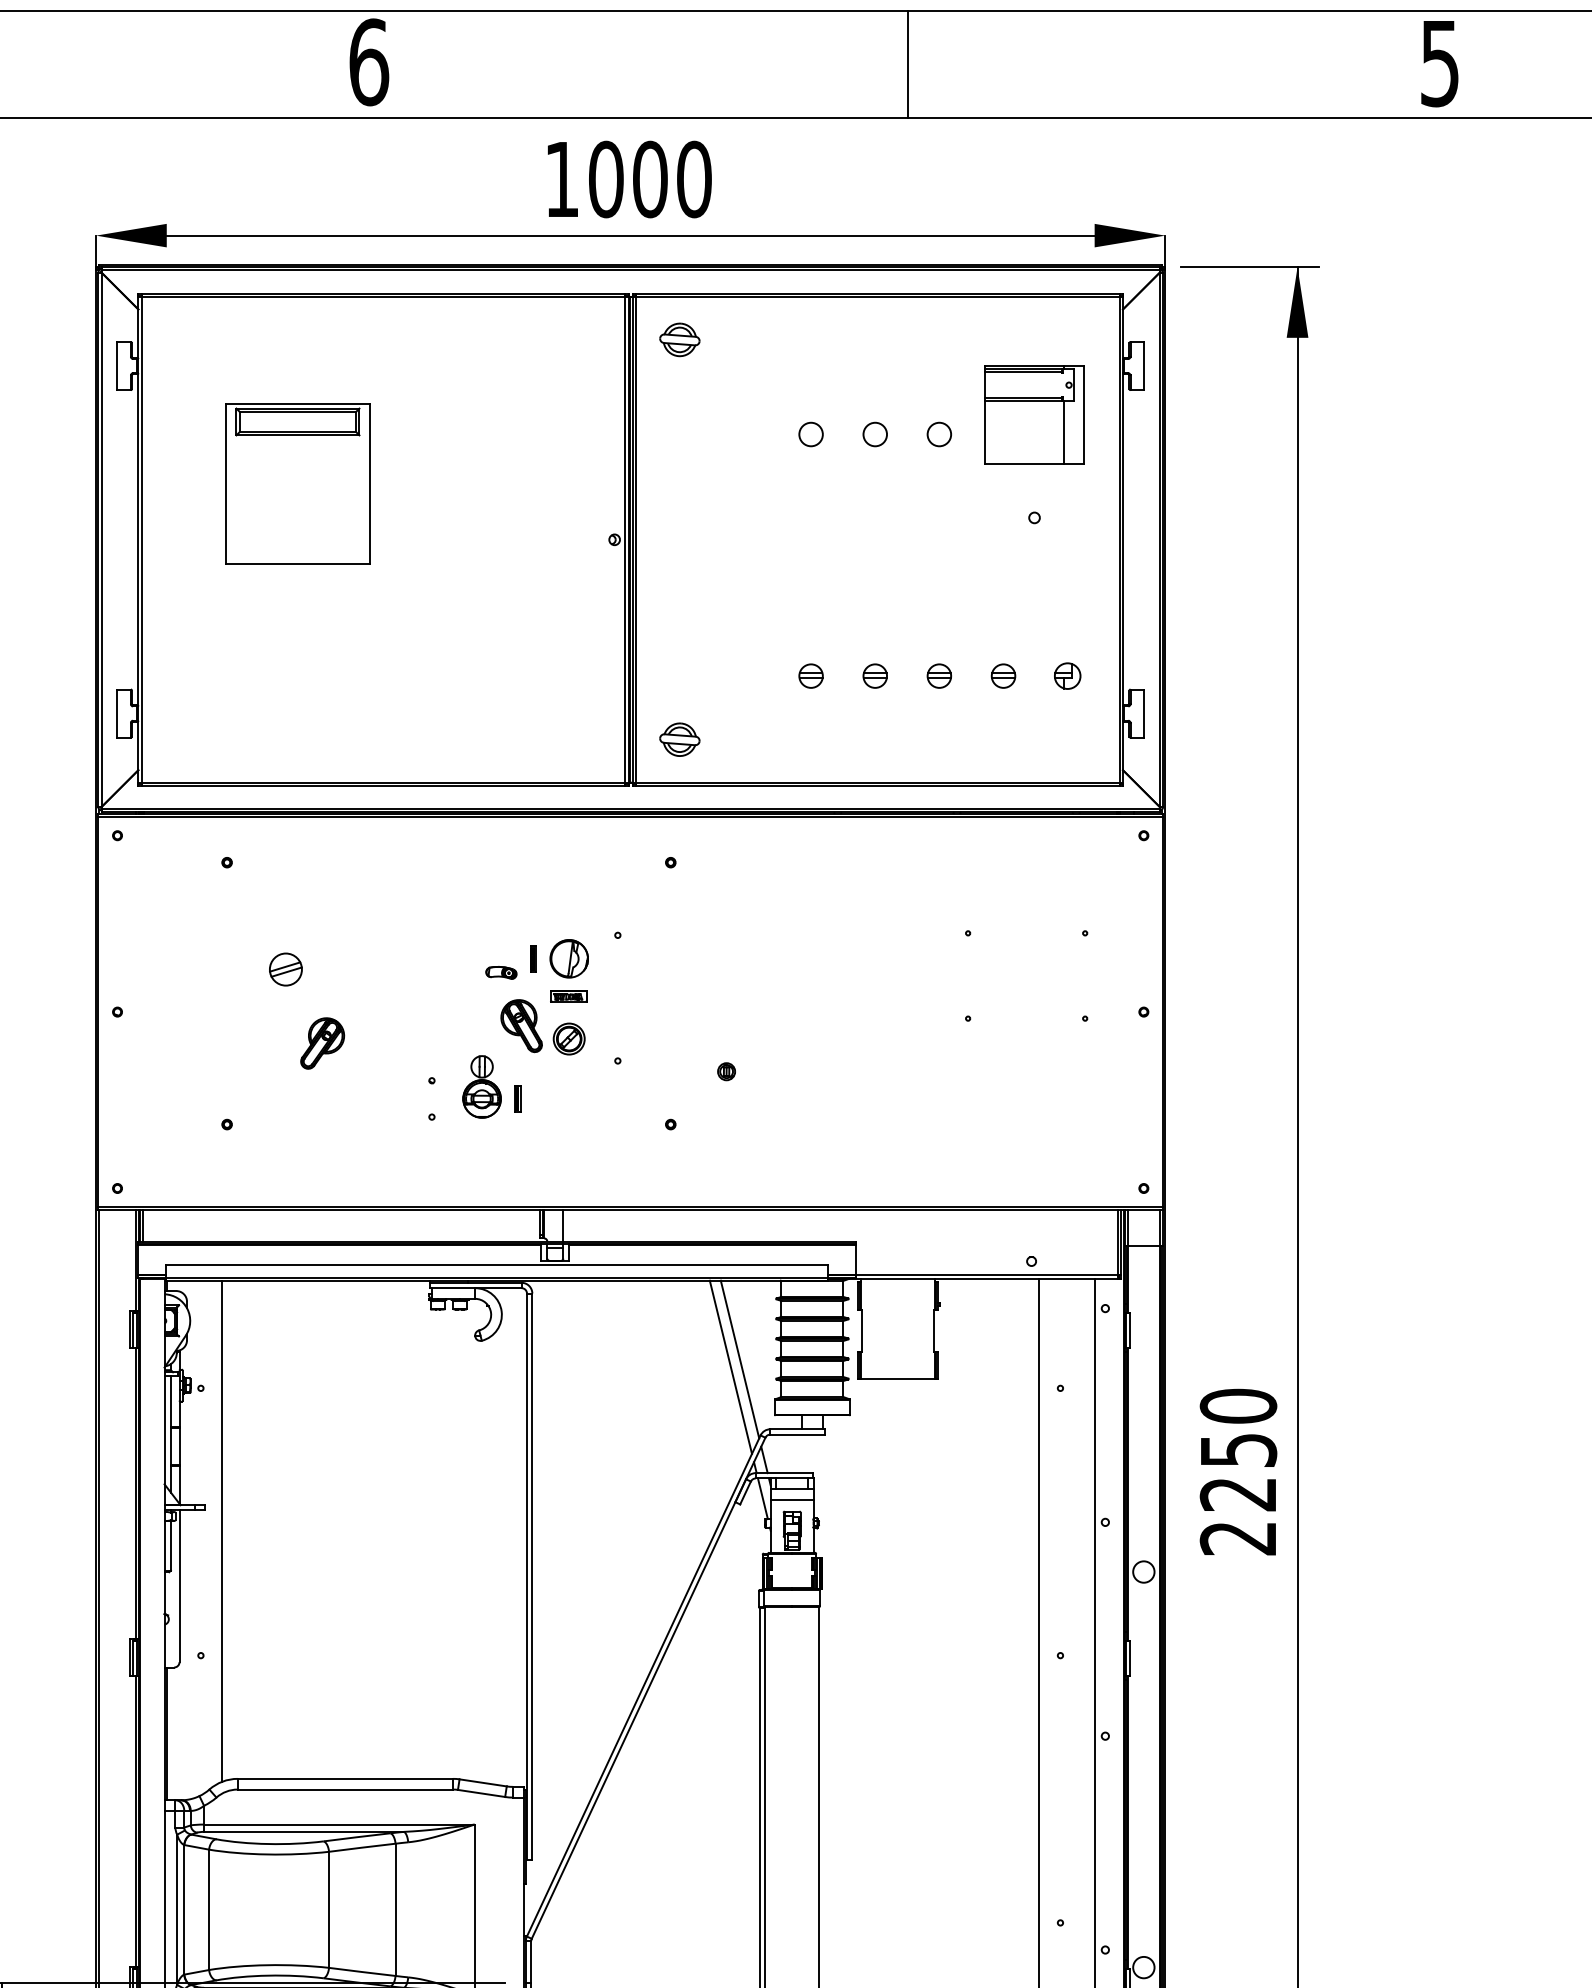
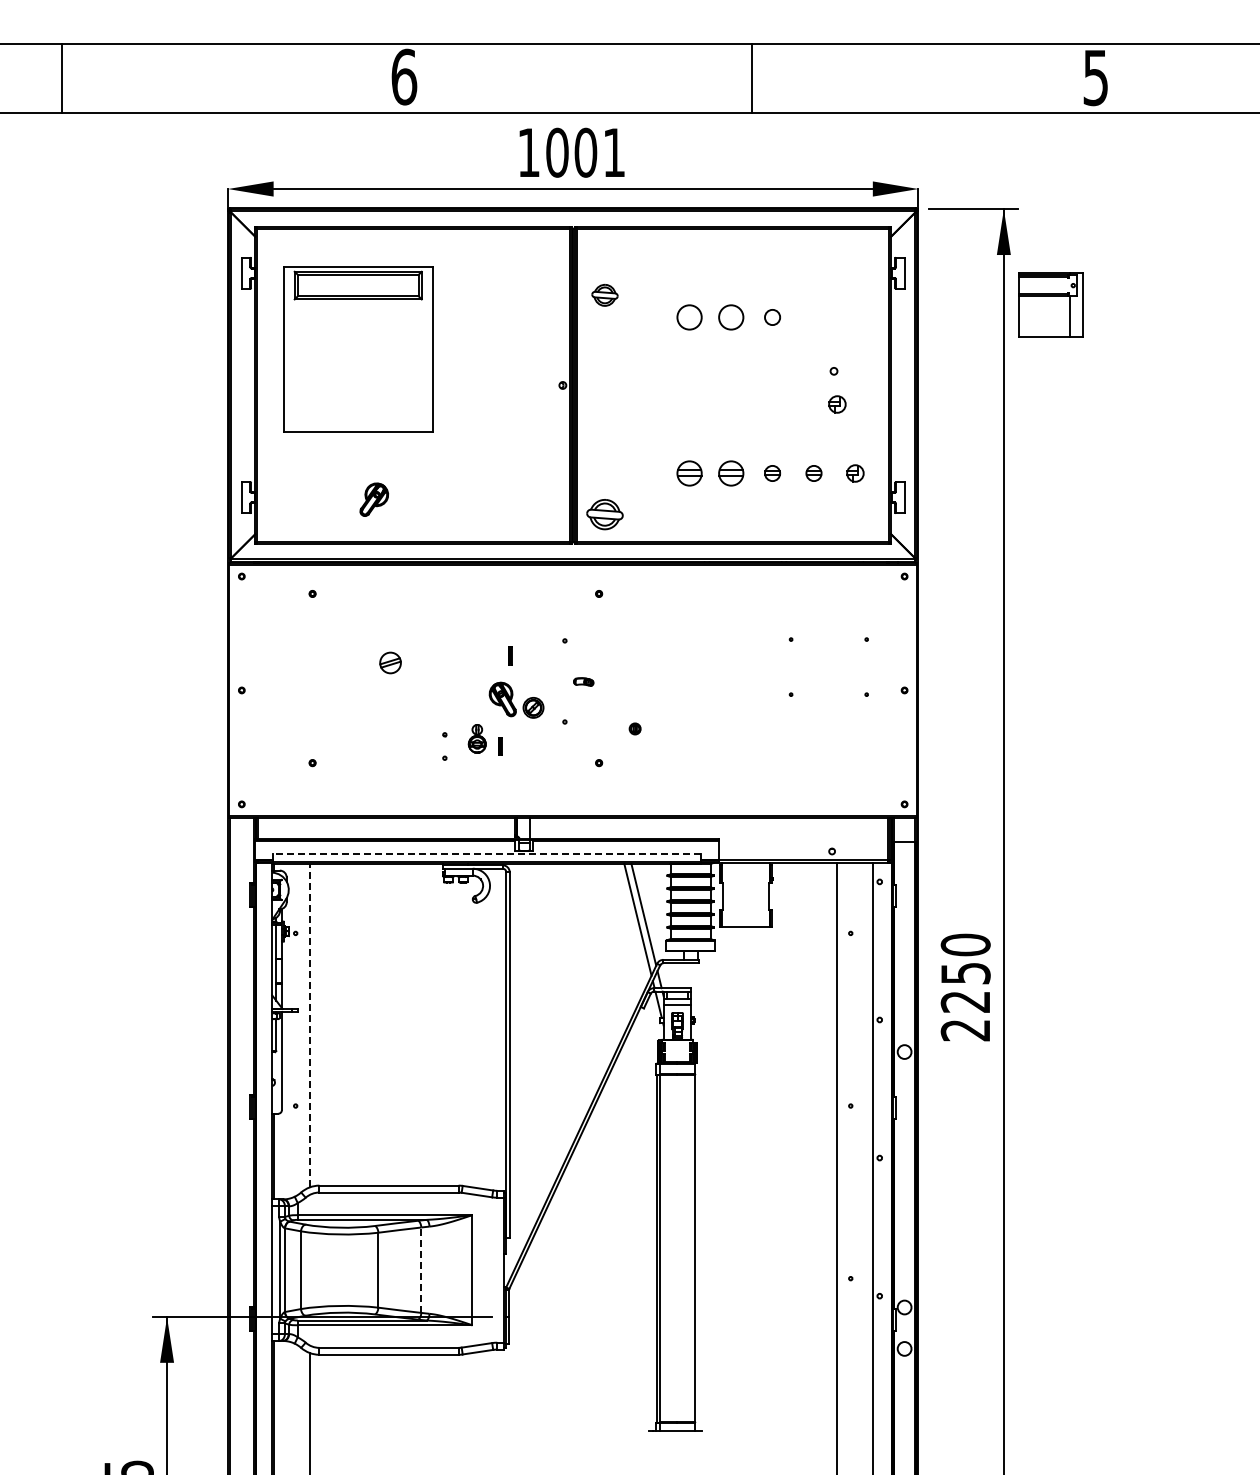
text: (694, 179) -> (614, 152), 1000 -> 1001
part: (679, 340) -> (604, 295), moved
part: (1033, 414) -> (1050, 304), moved
circle: (810, 434) -> (689, 317), size x1.6
circle: (874, 434) -> (730, 317), size x1.6
part: (298, 482) -> (358, 348), size x1.6
part: (1039, 569) -> (837, 404), added
part: (810, 676) -> (689, 473), size x1.6
part: (874, 676) -> (730, 473), size x1.6
part: (679, 739) -> (604, 514), size x1.4
part: (285, 968) -> (390, 662), moved
part: (569, 970) -> (533, 663), removed
part: (501, 971) -> (583, 681), moved
part: (322, 1043) -> (374, 499), moved
part: (482, 1086) -> (477, 738), size x0.7
line: (496, 1264) -> (486, 853), solid -> dashed
line: (222, 1530) -> (309, 1025), solid -> dashed
line: (395, 1910) -> (421, 1270), solid -> dashed

